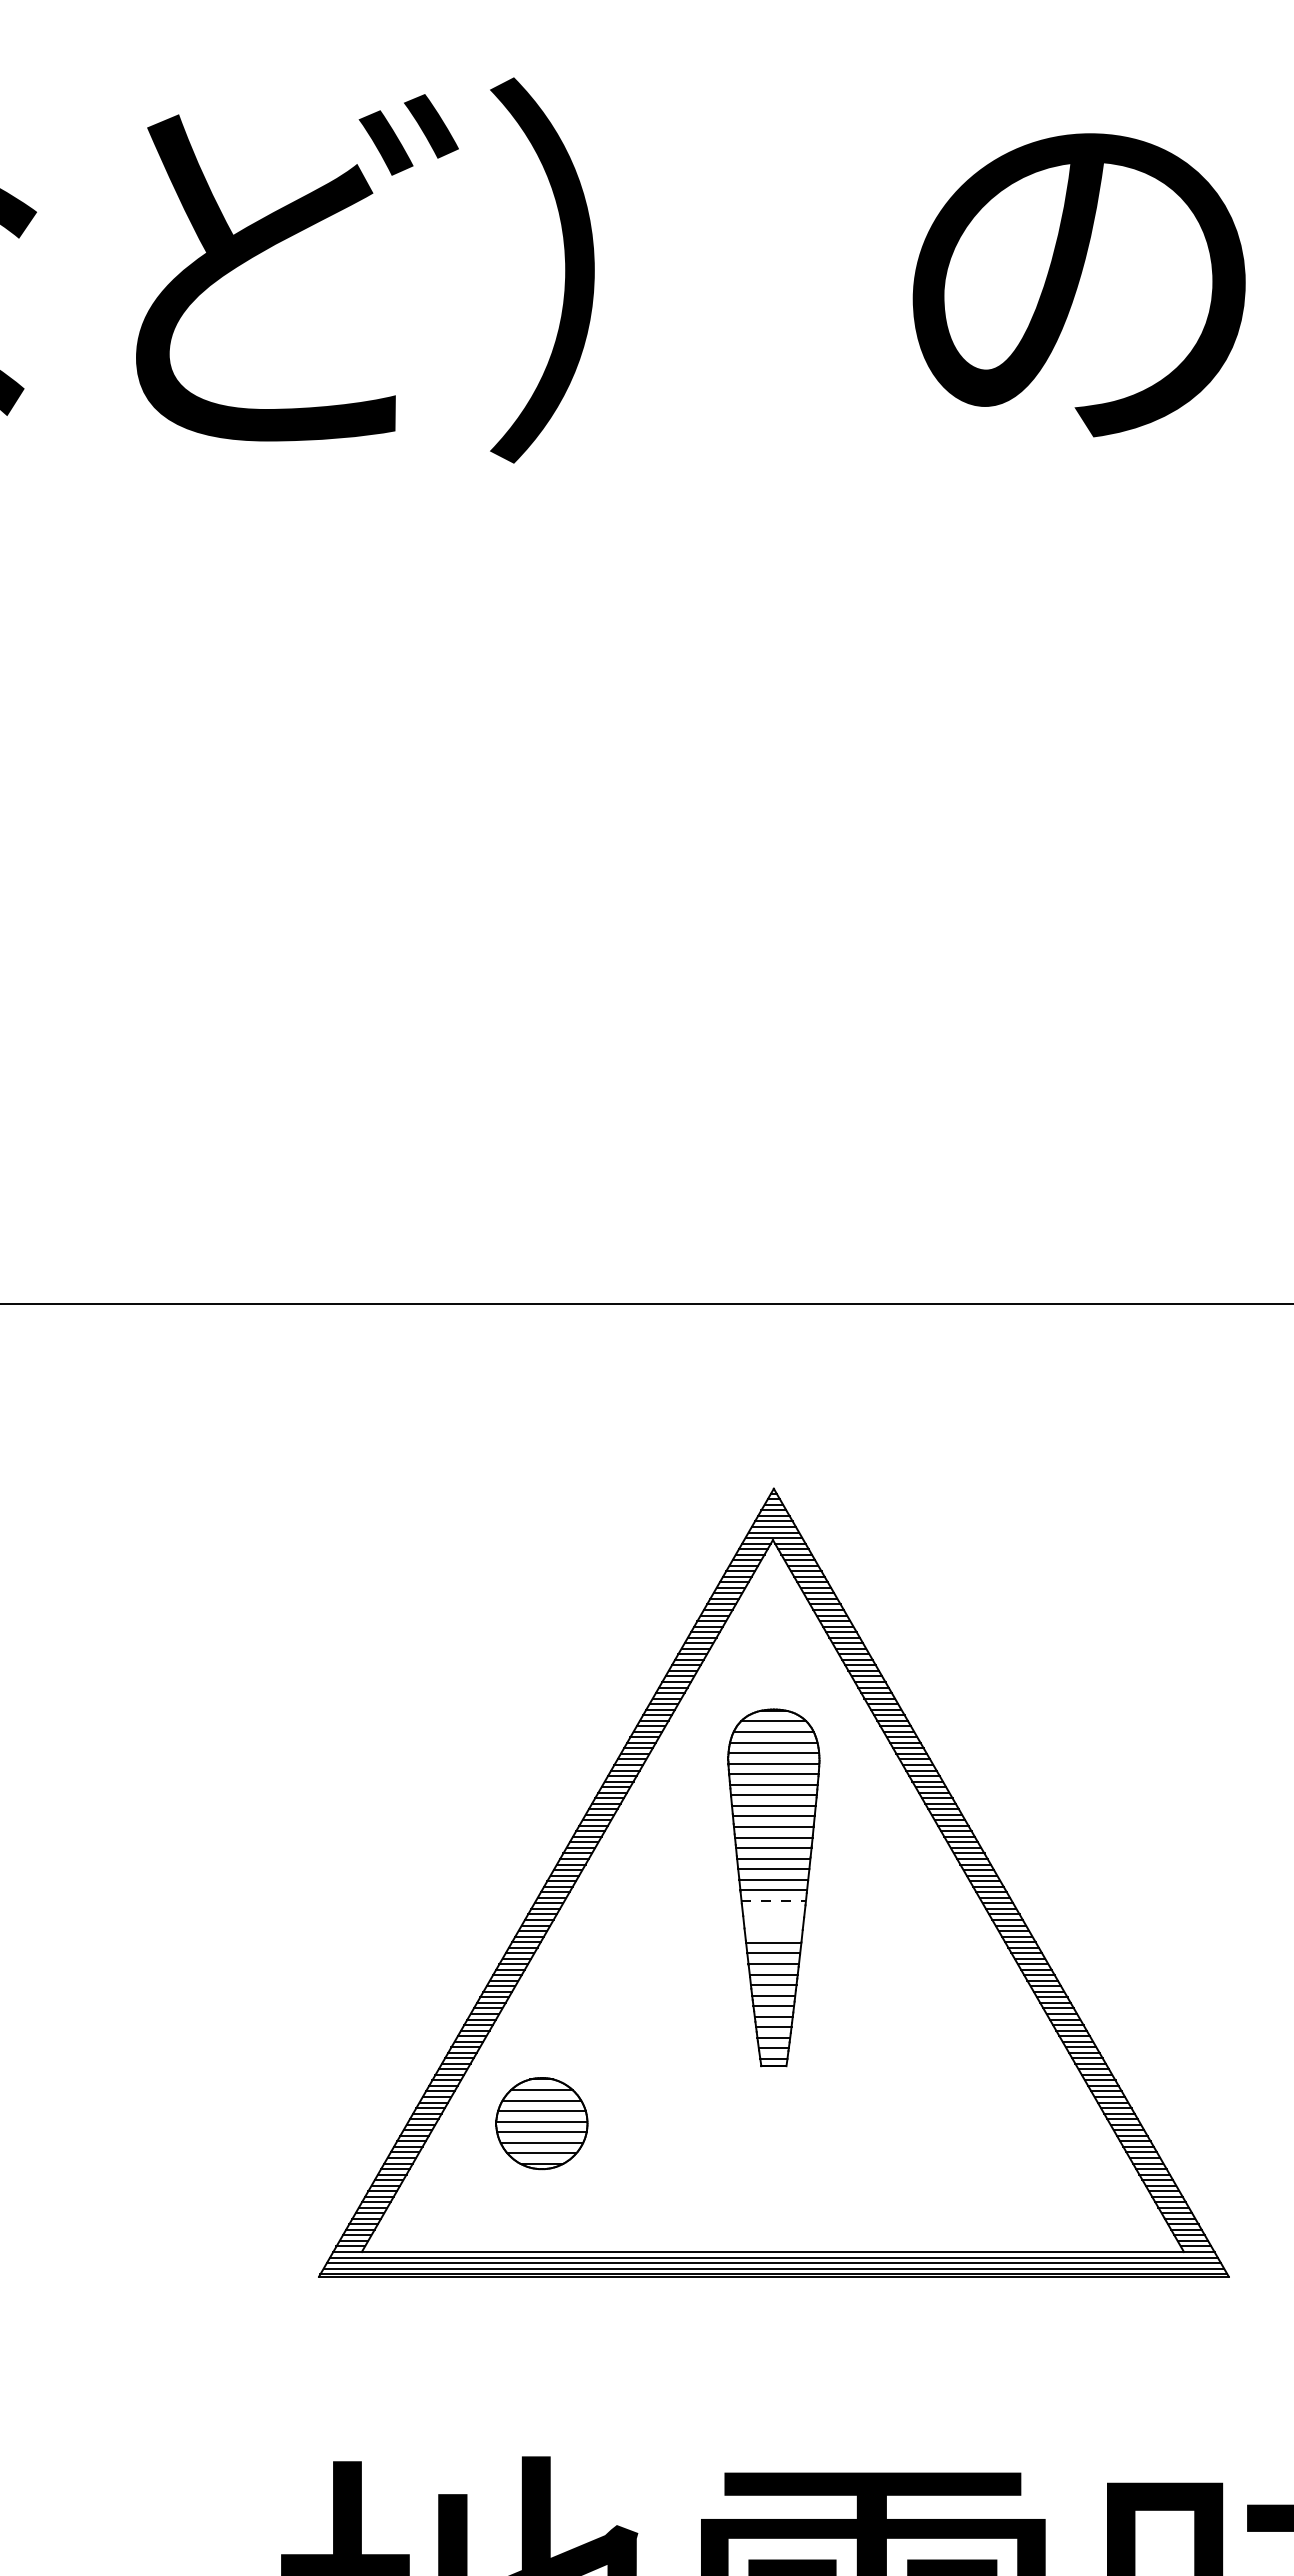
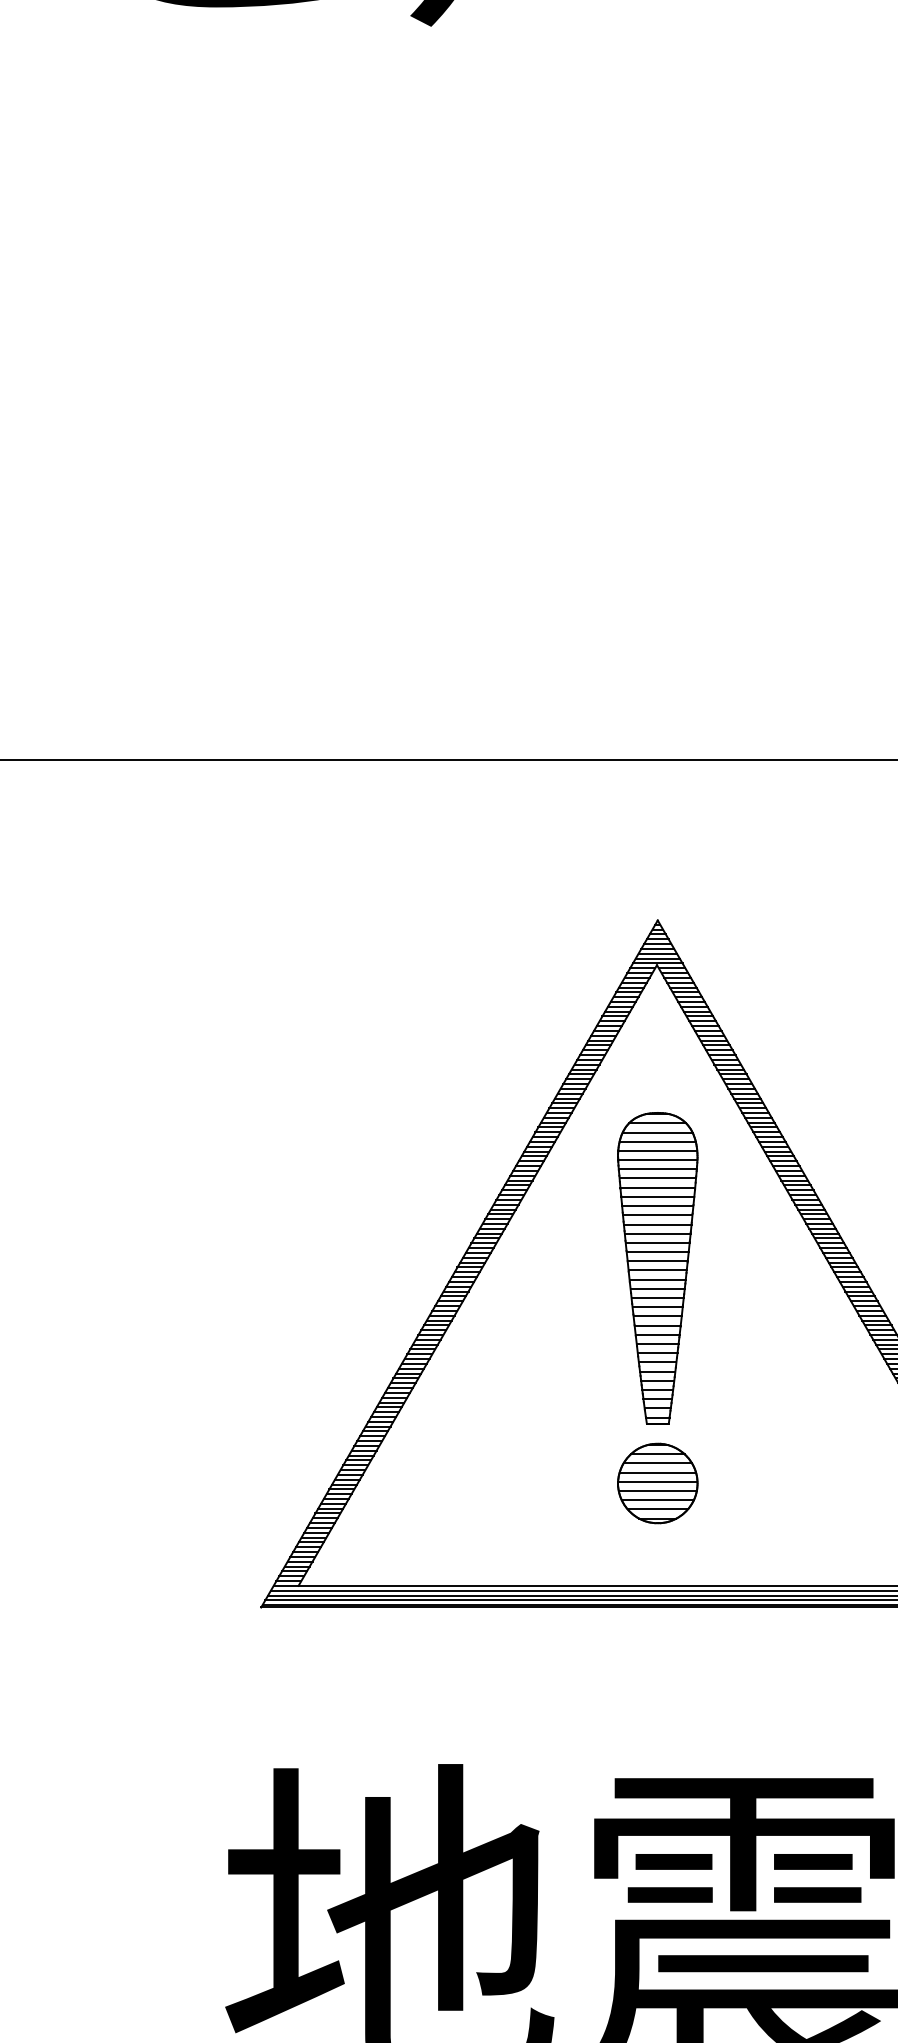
line: (774, 1900) -> (658, 1279), dashed -> solid
line: (773, 1911) -> (657, 1289), added
line: (773, 1921) -> (657, 1297), added
line: (773, 1932) -> (657, 1307), added
part: (541, 2123) -> (657, 1483), moved

